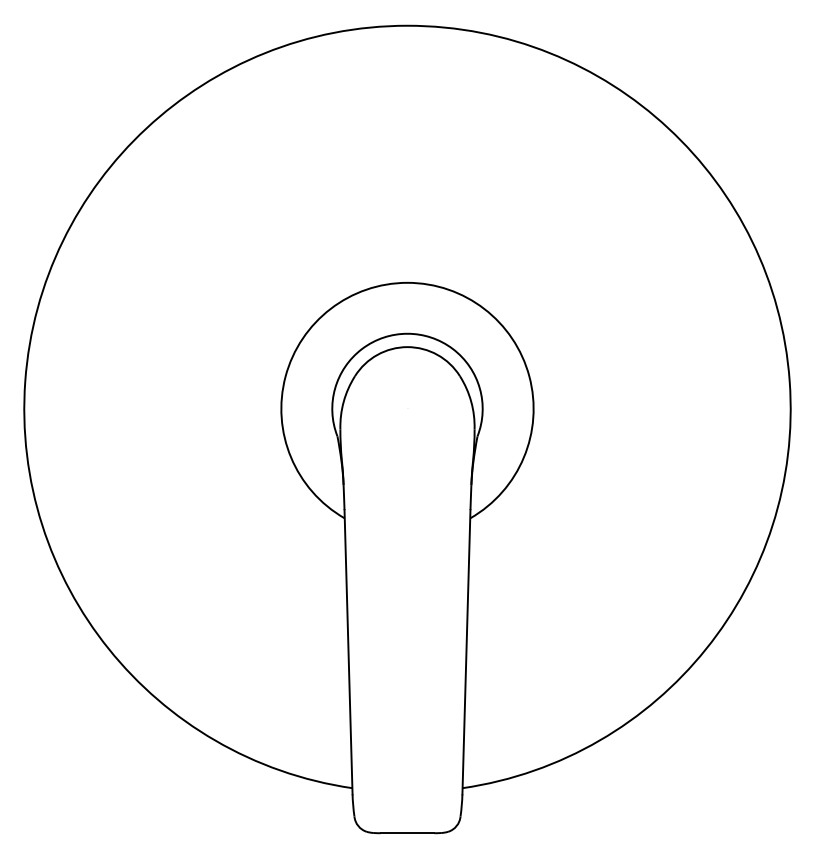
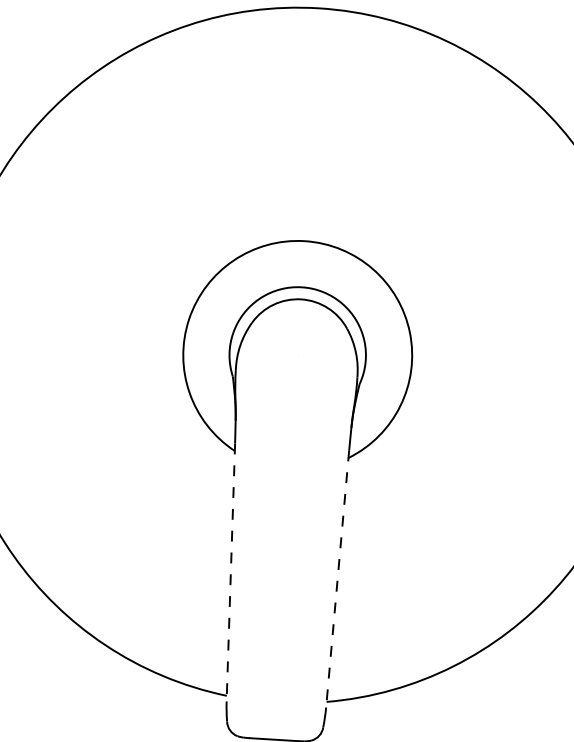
line: (348, 652) -> (230, 572), solid -> dashed
line: (466, 652) -> (337, 579), solid -> dashed

